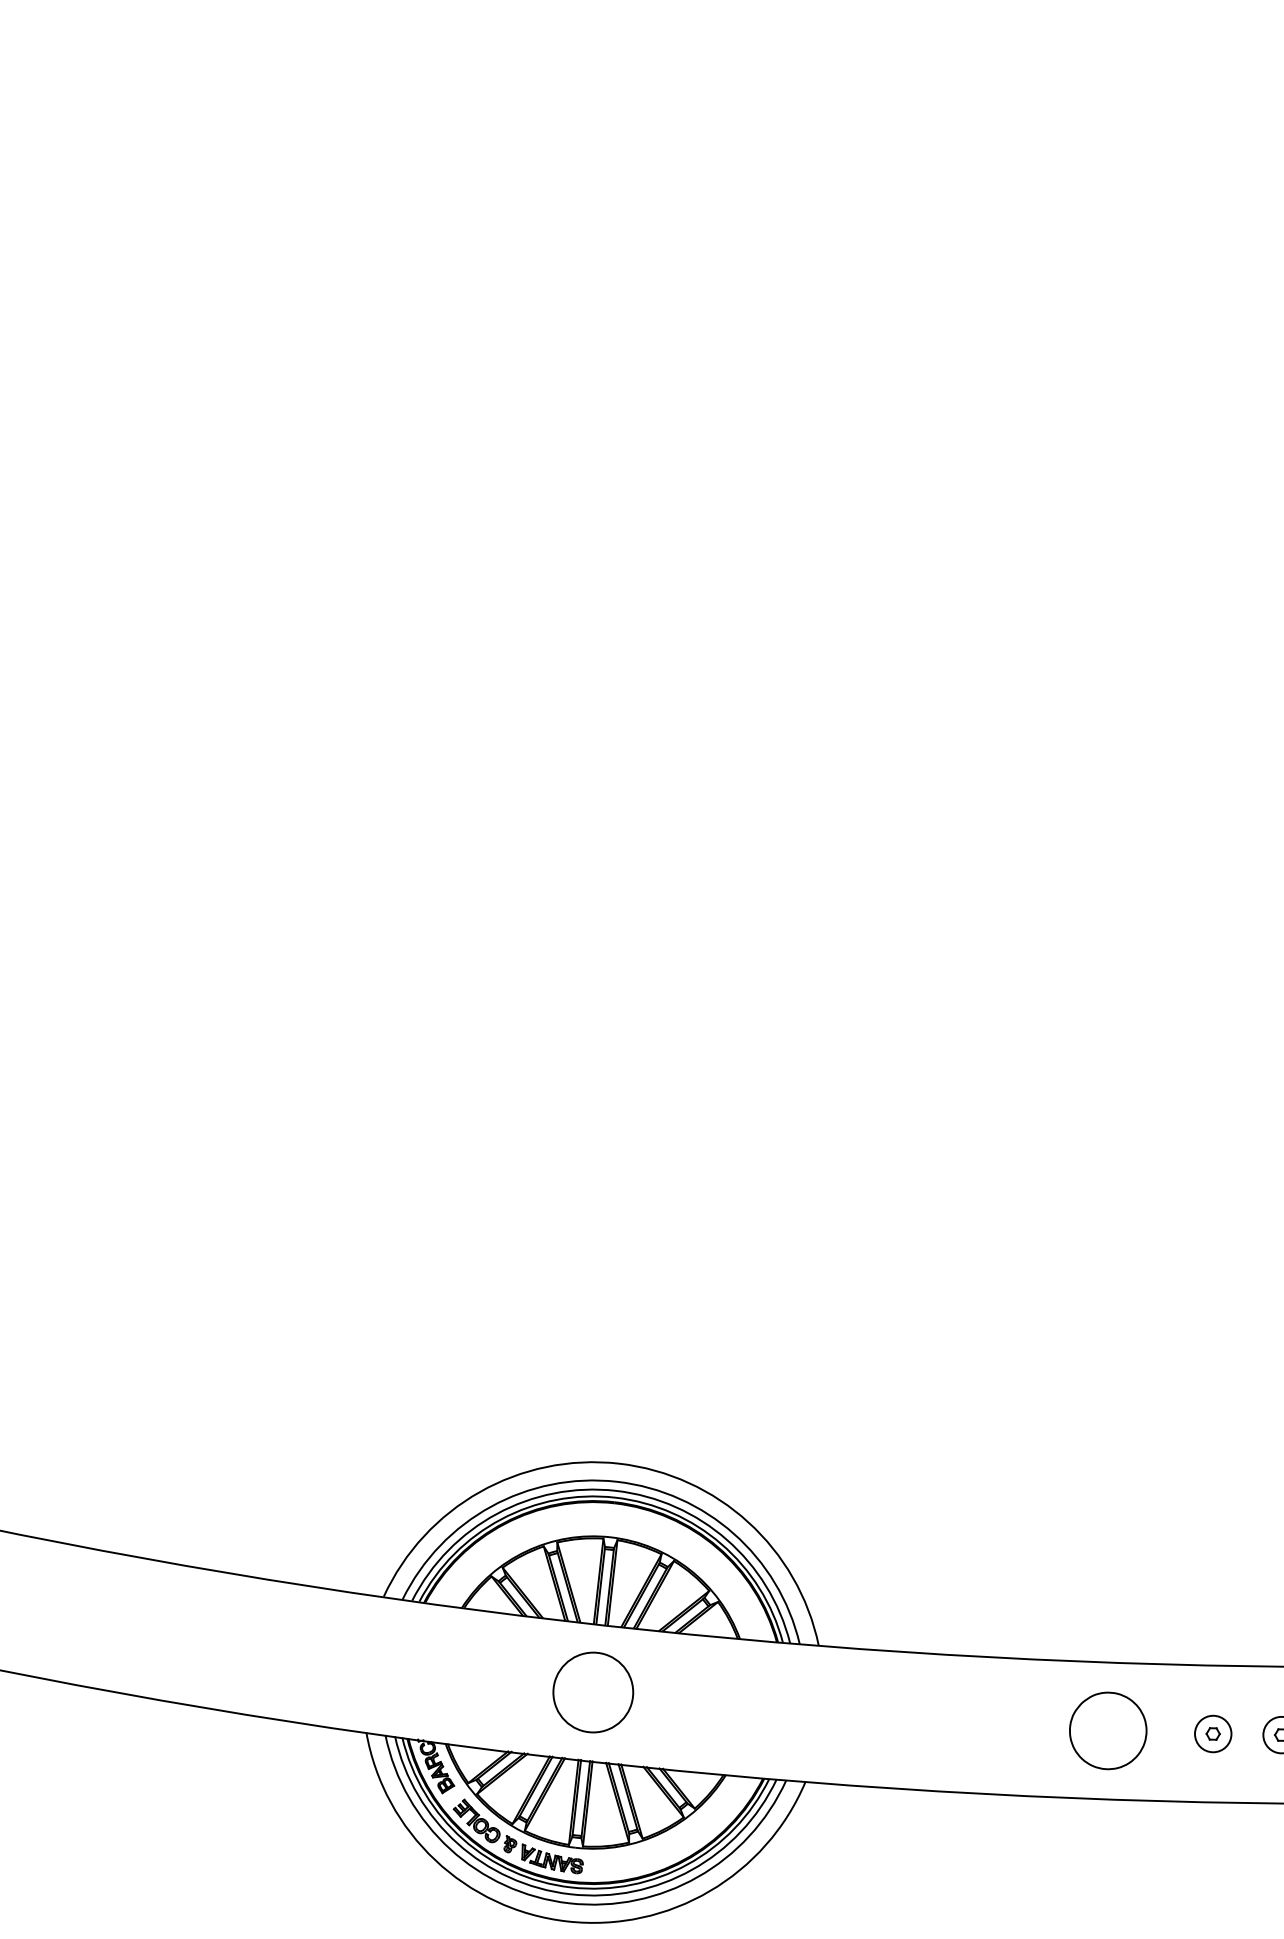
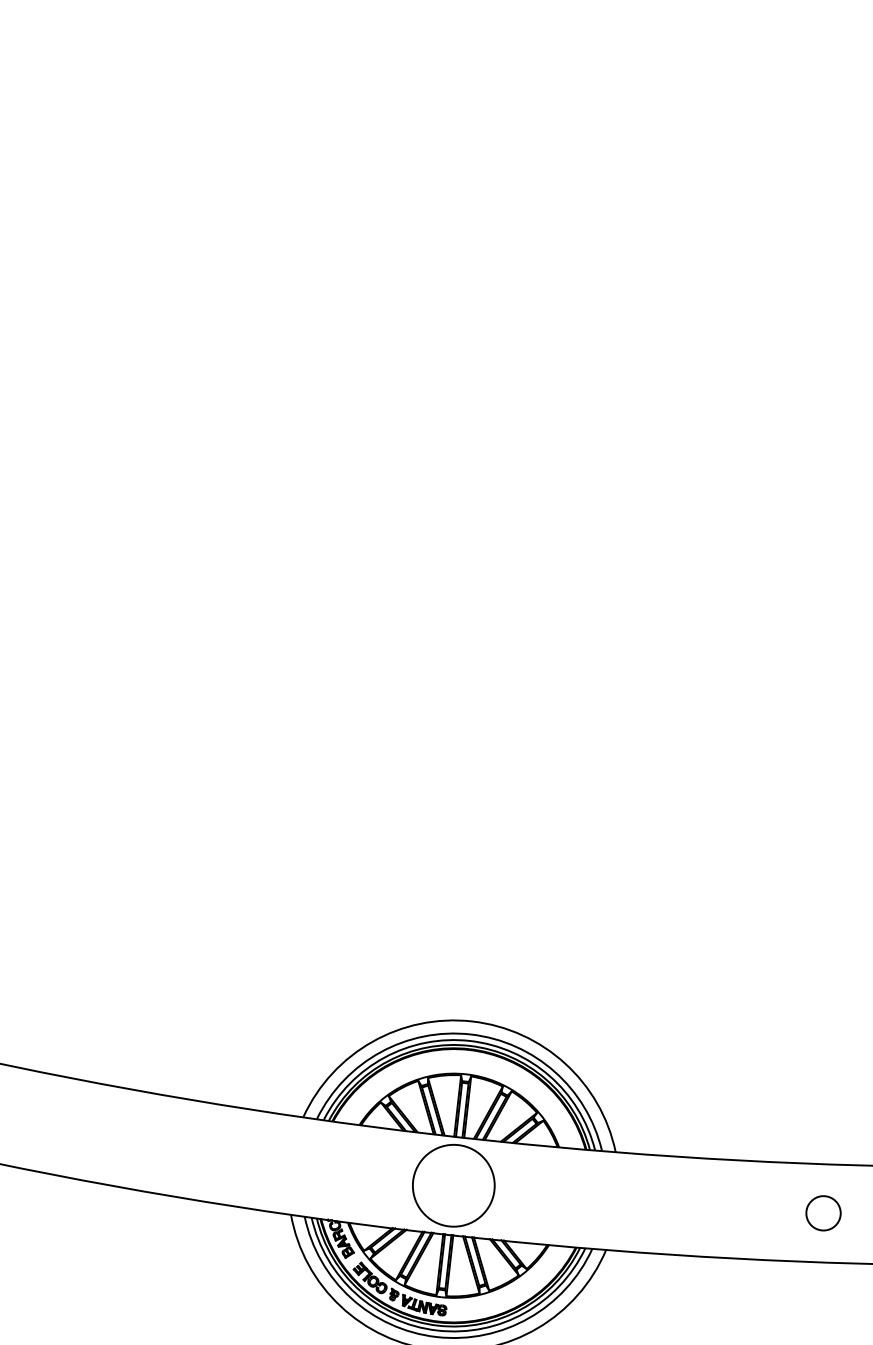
circle: (593, 1692) -> (453, 1185), size x1.43
part: (1108, 1730) -> (823, 1213), size x0.62

